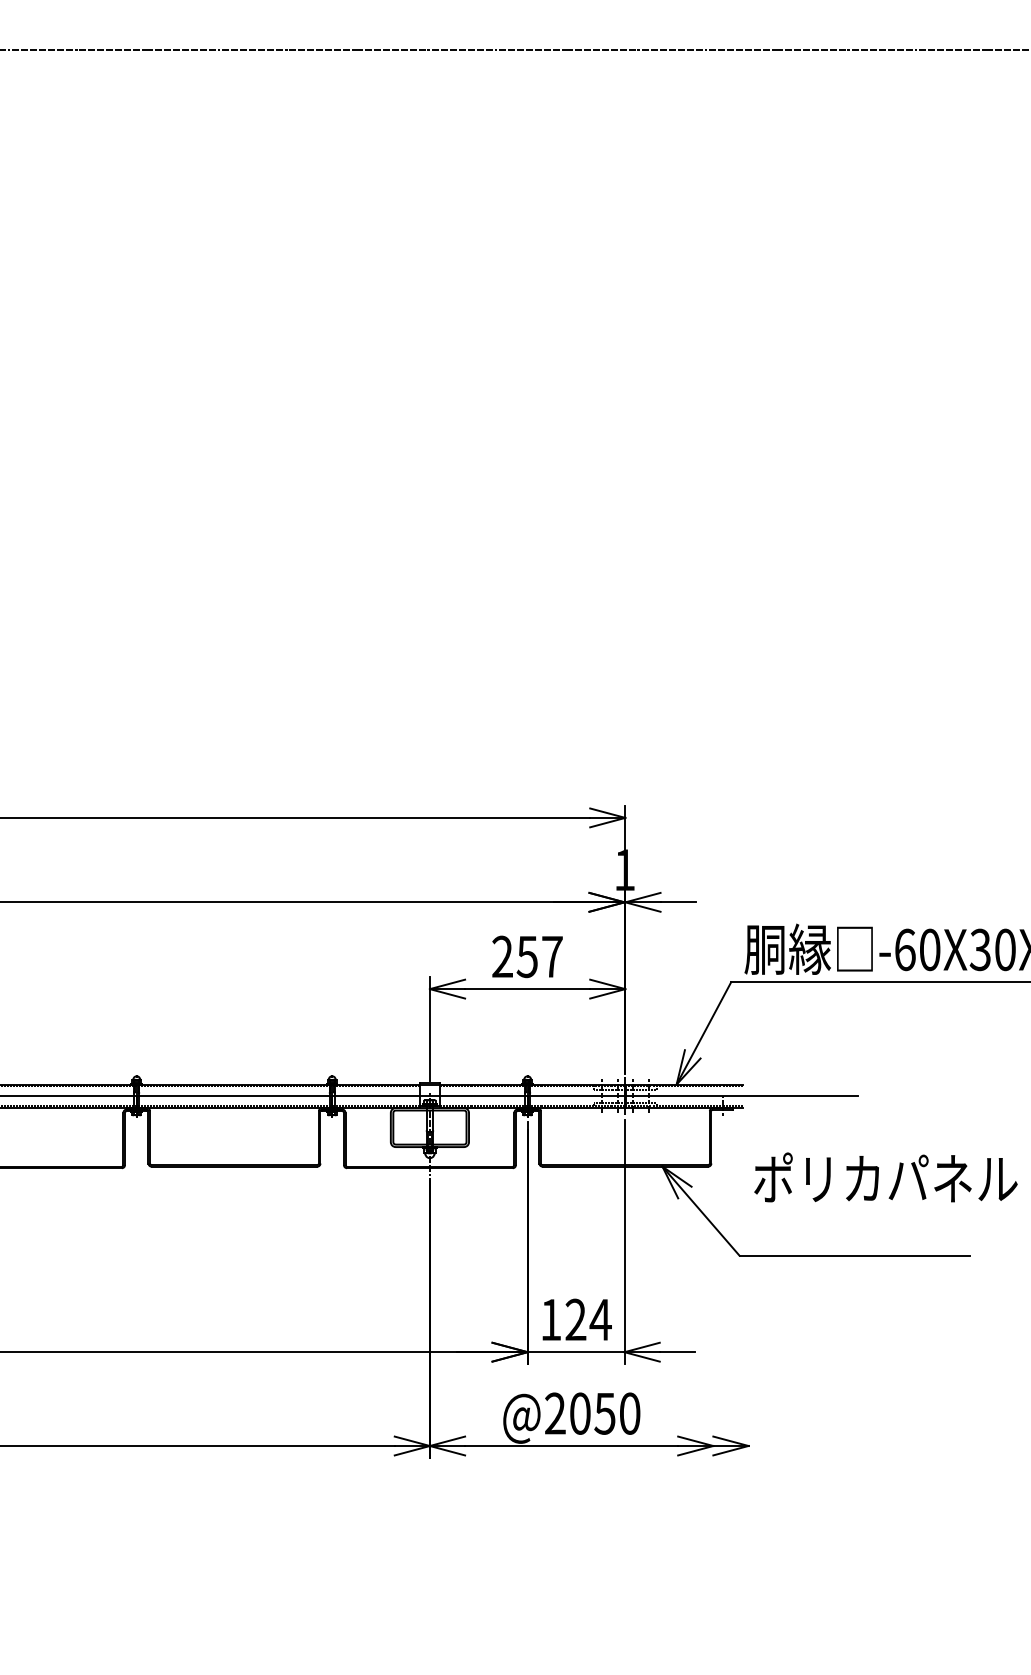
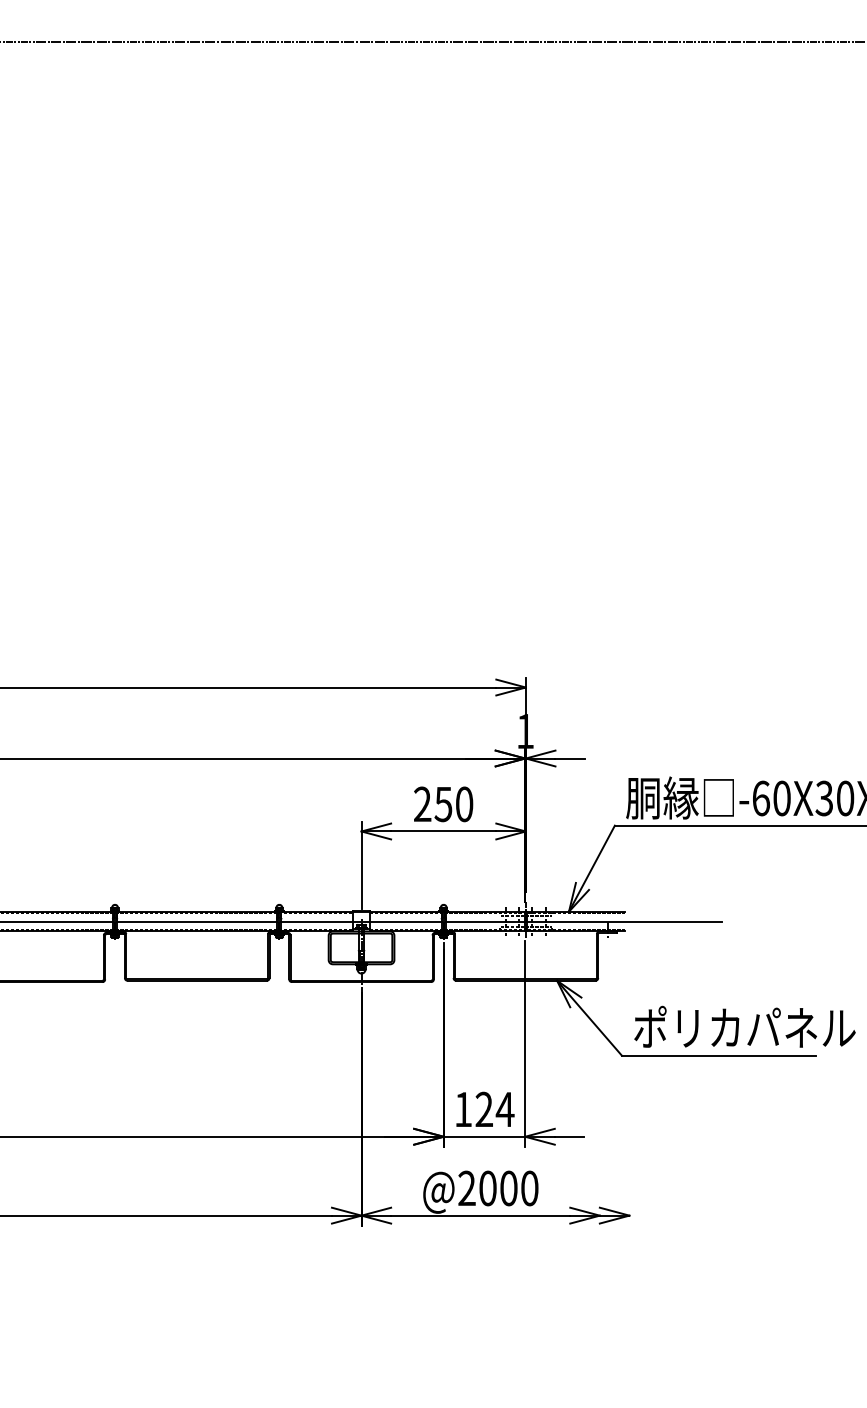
text: (552, 957) -> (464, 804), 257 -> 250
text: (885, 1177) -> (744, 1026), moved
text: (604, 1413) -> (508, 1188), @2050 -> @2000

